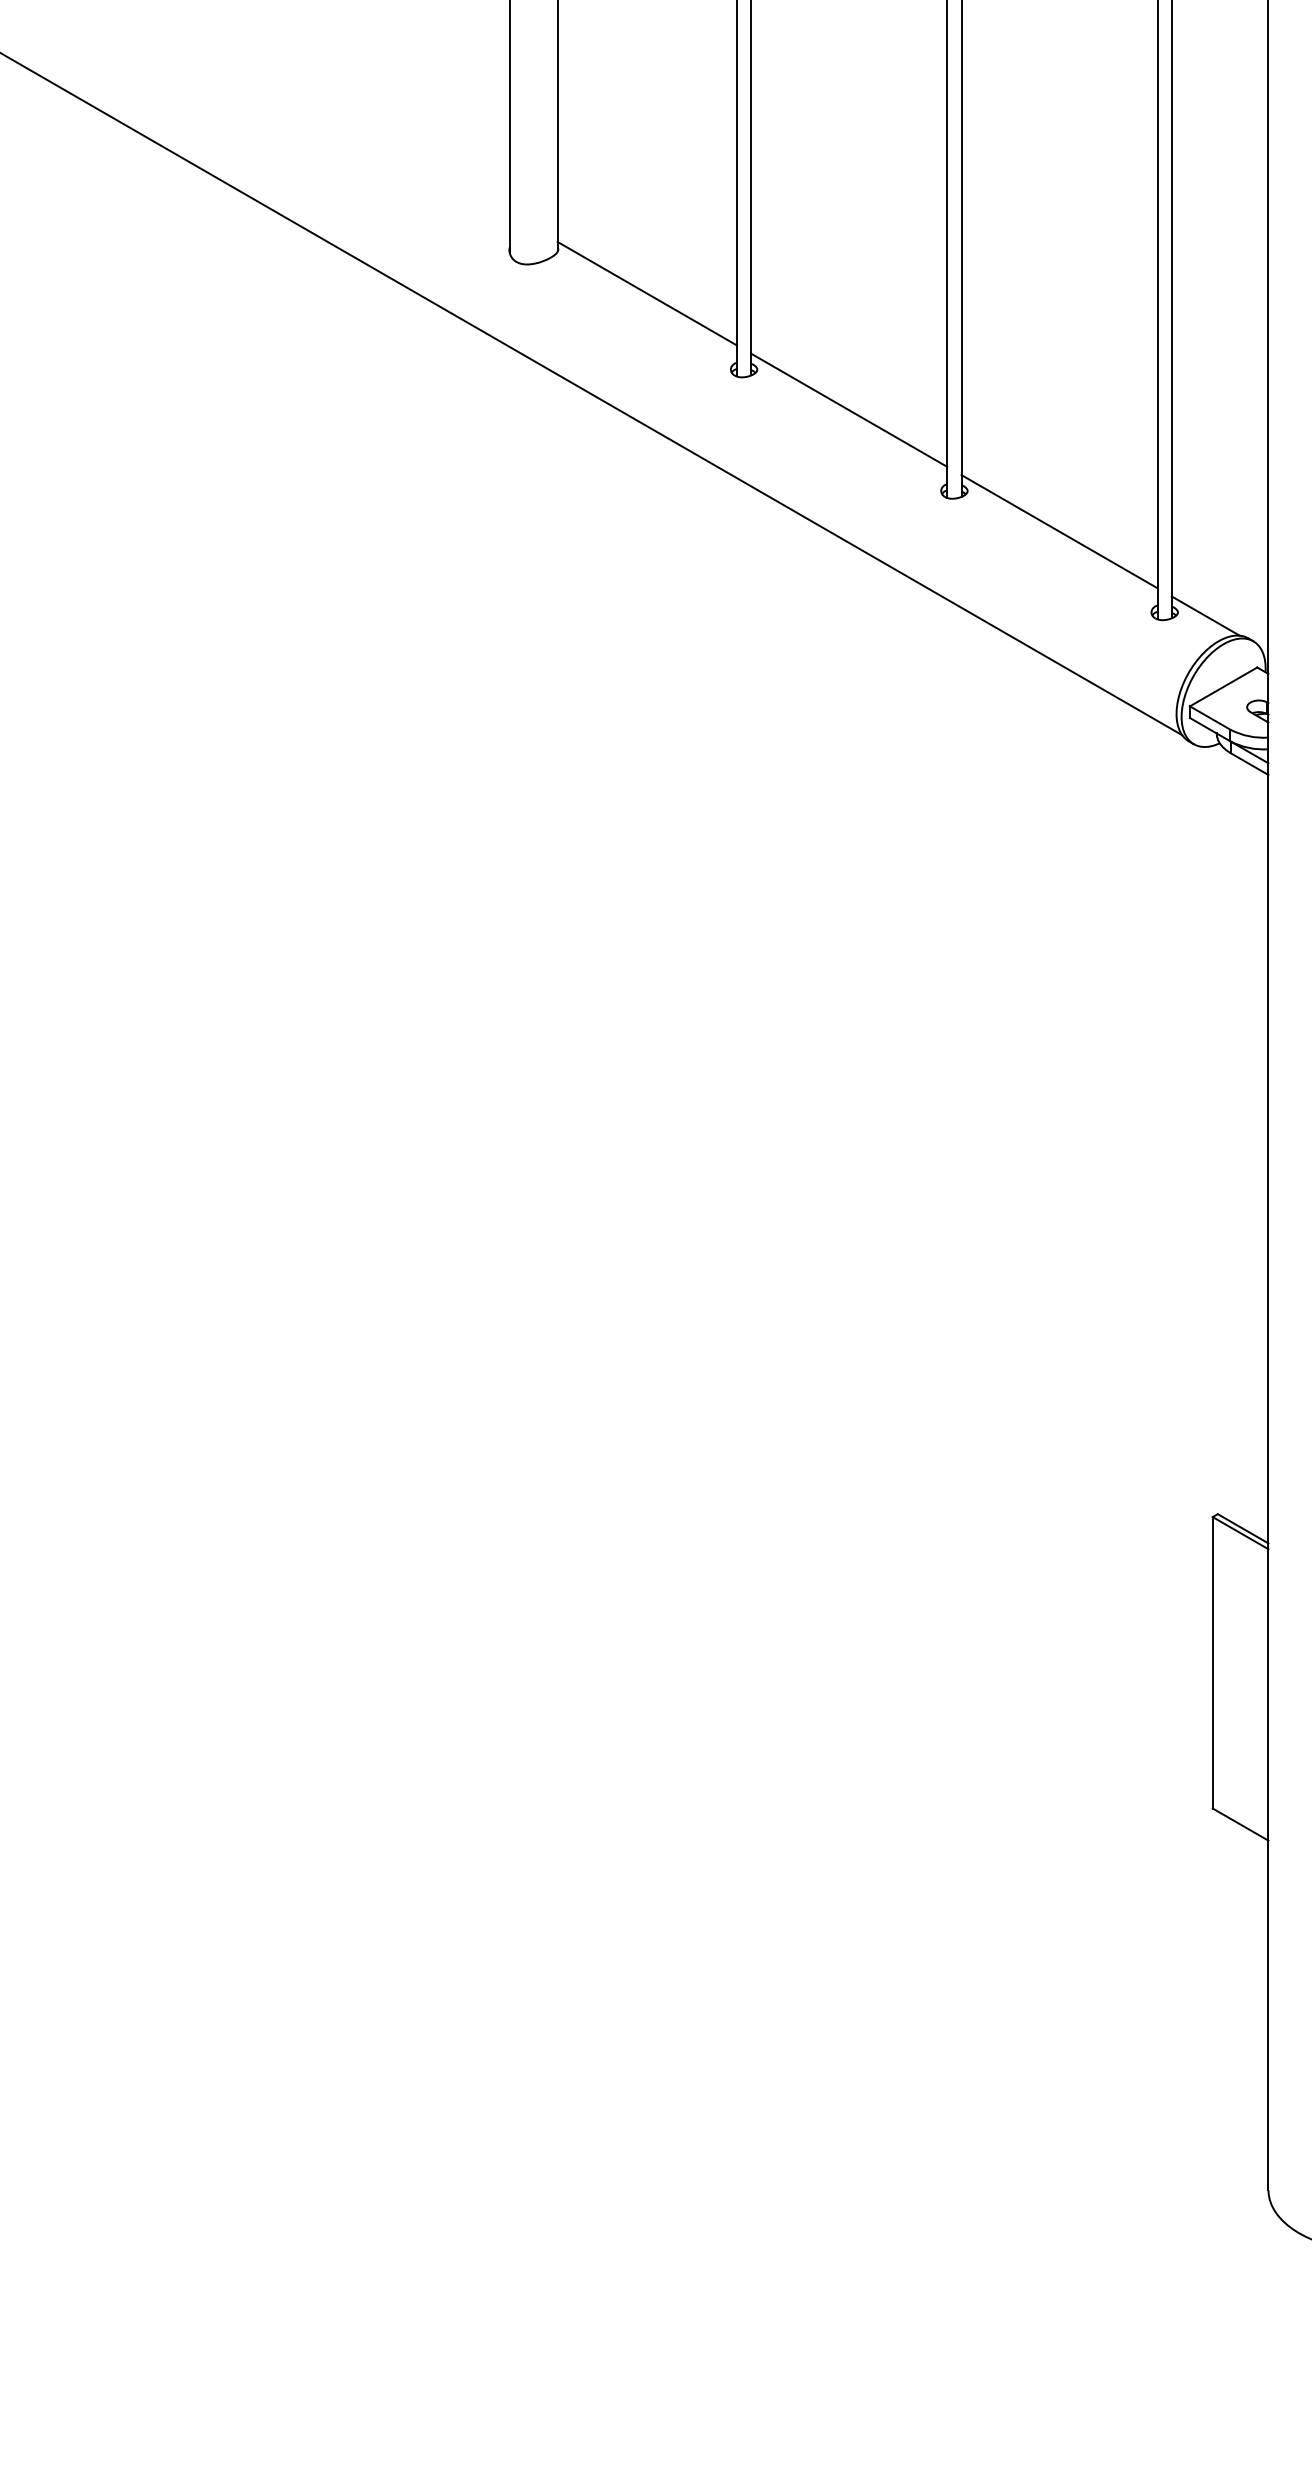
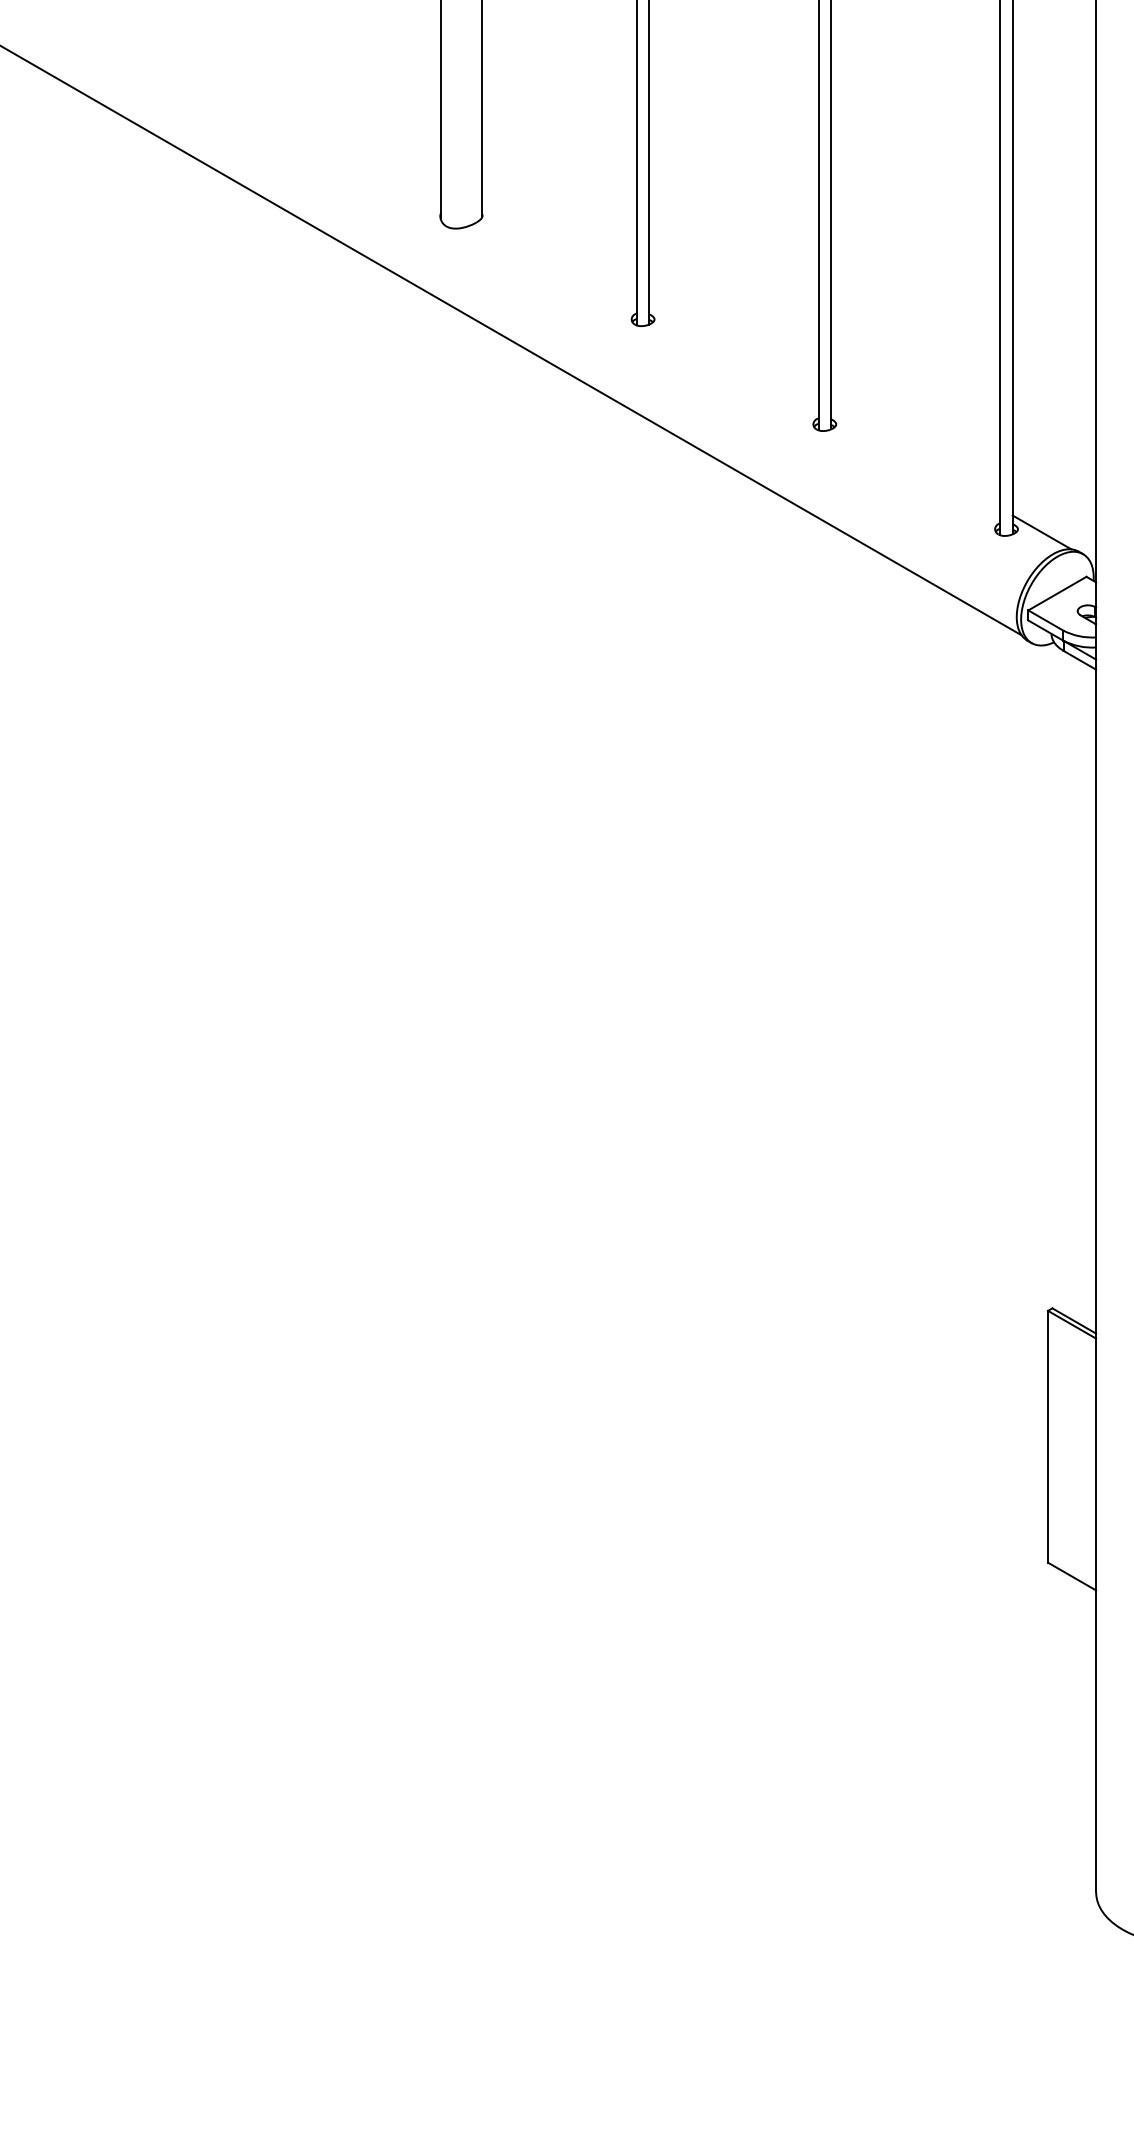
line: (646, 293) -> (558, 253), removed
line: (849, 409) -> (734, 353), removed
line: (1059, 531) -> (915, 459), removed

